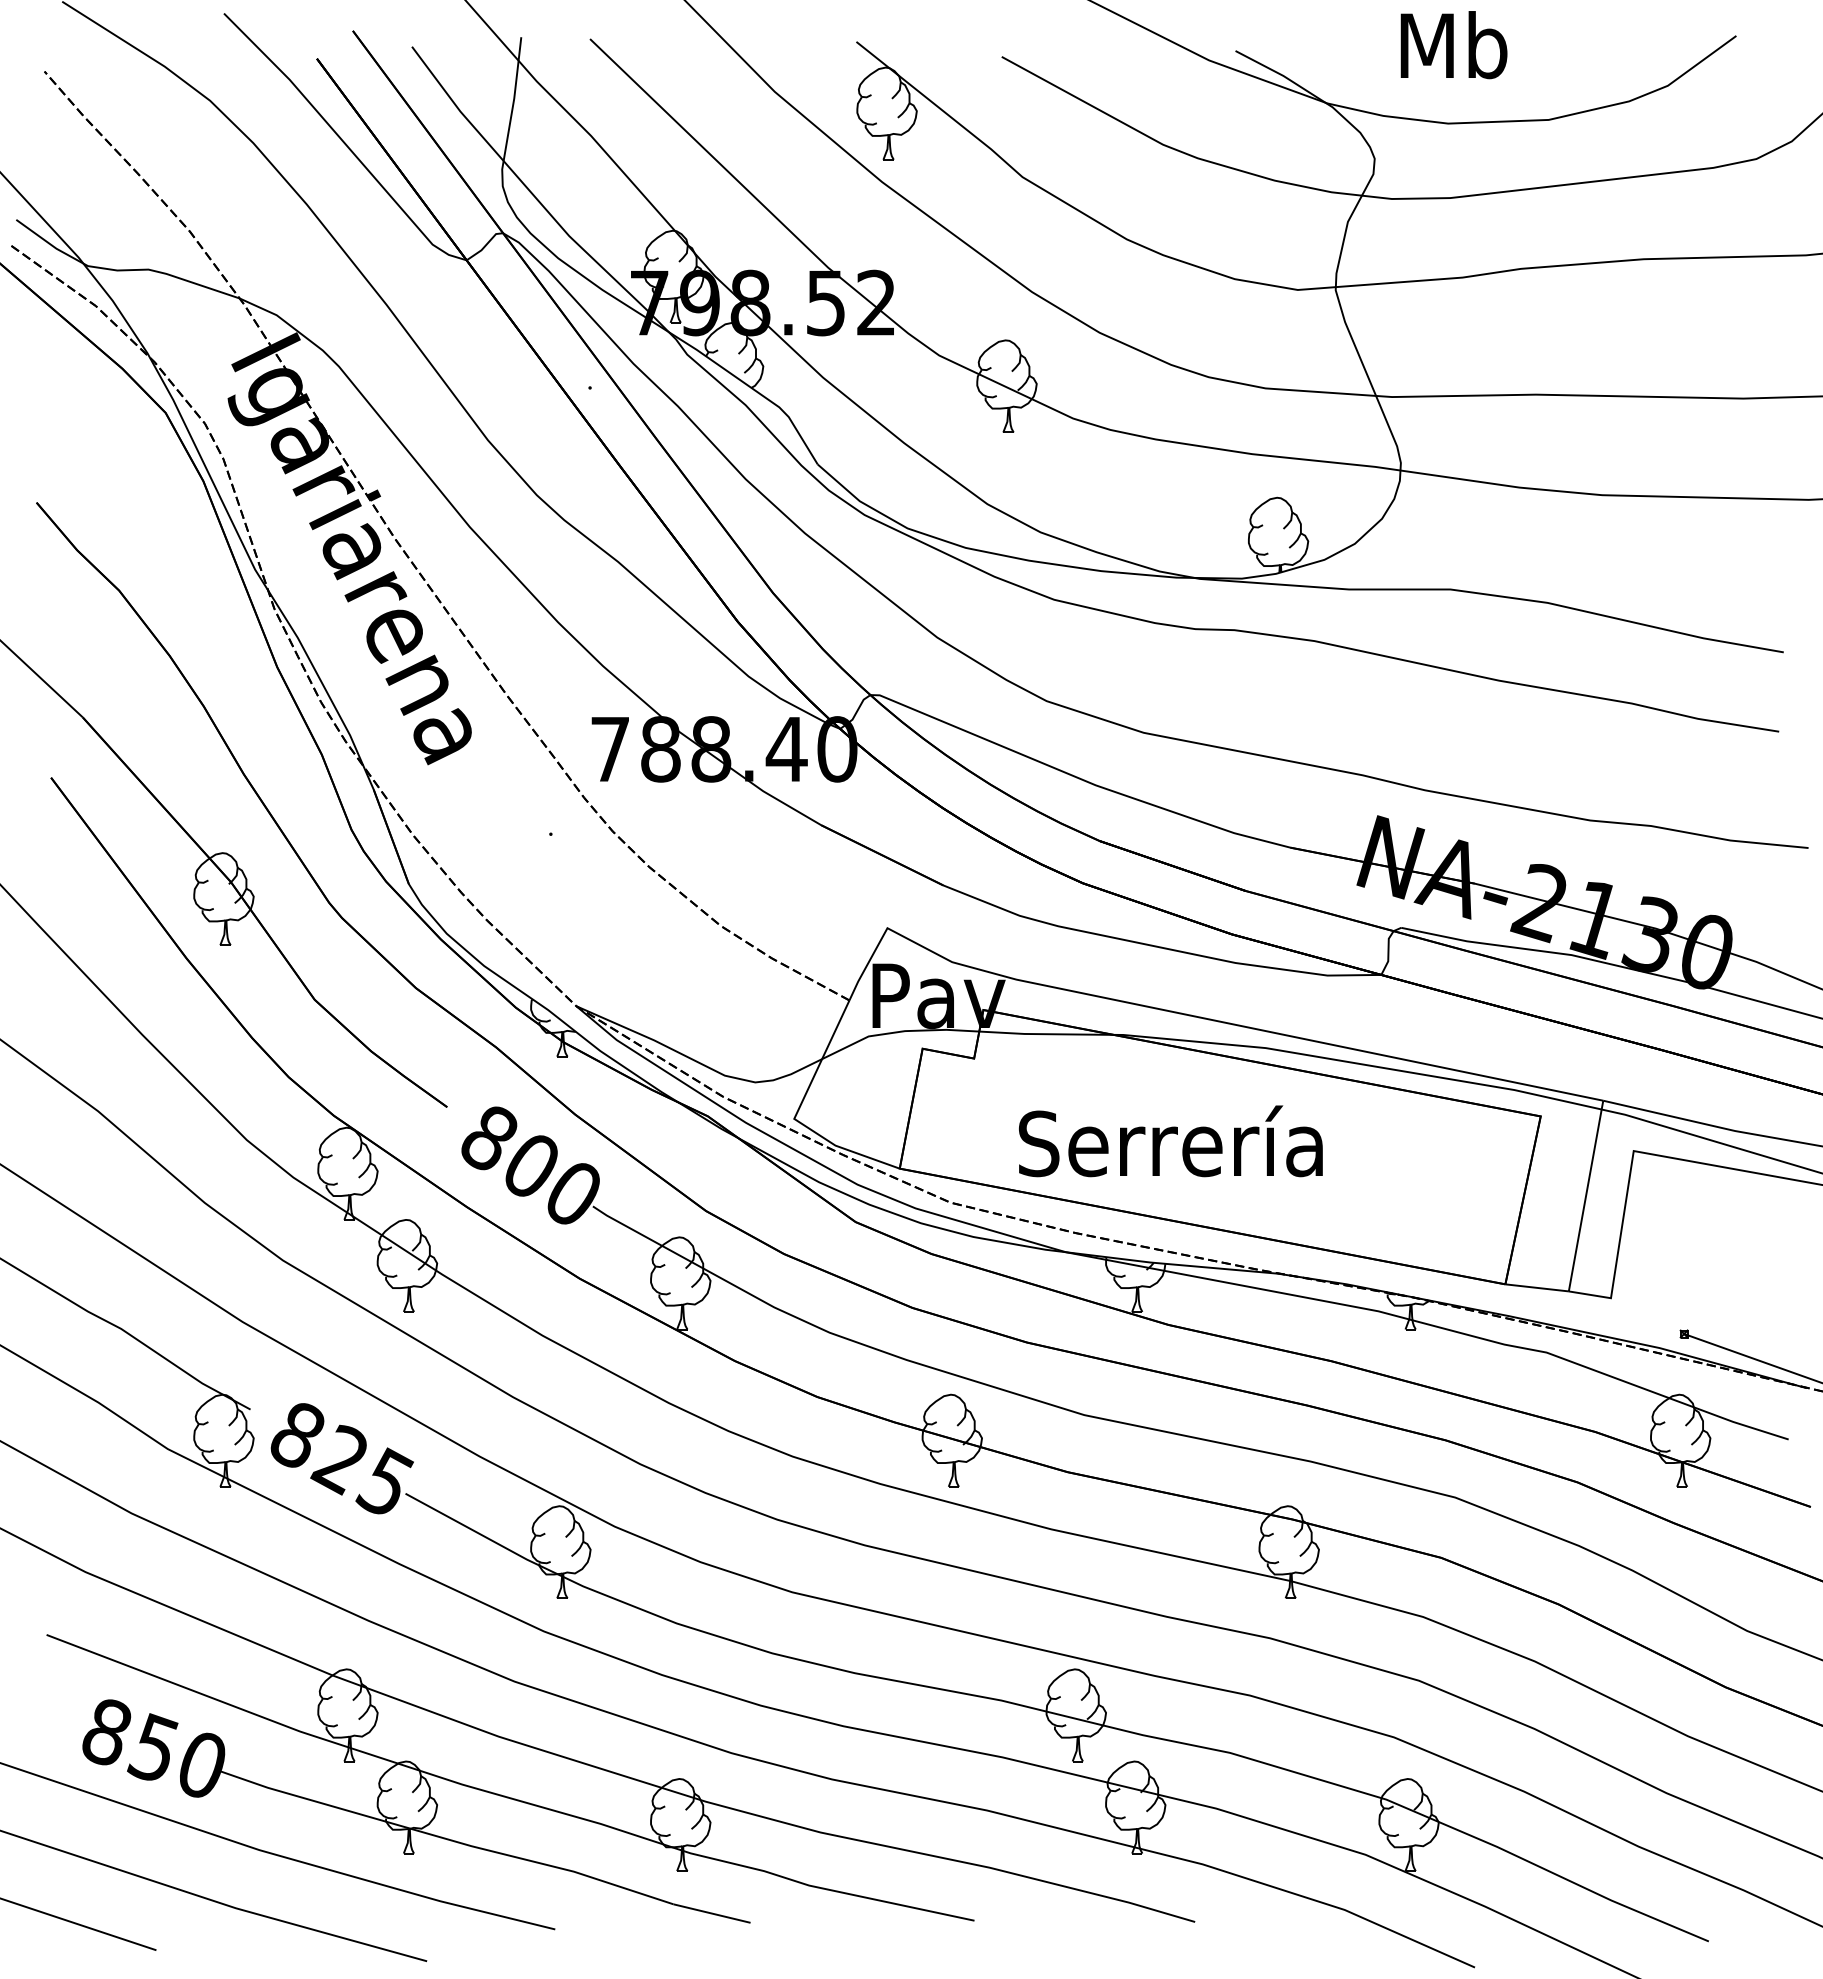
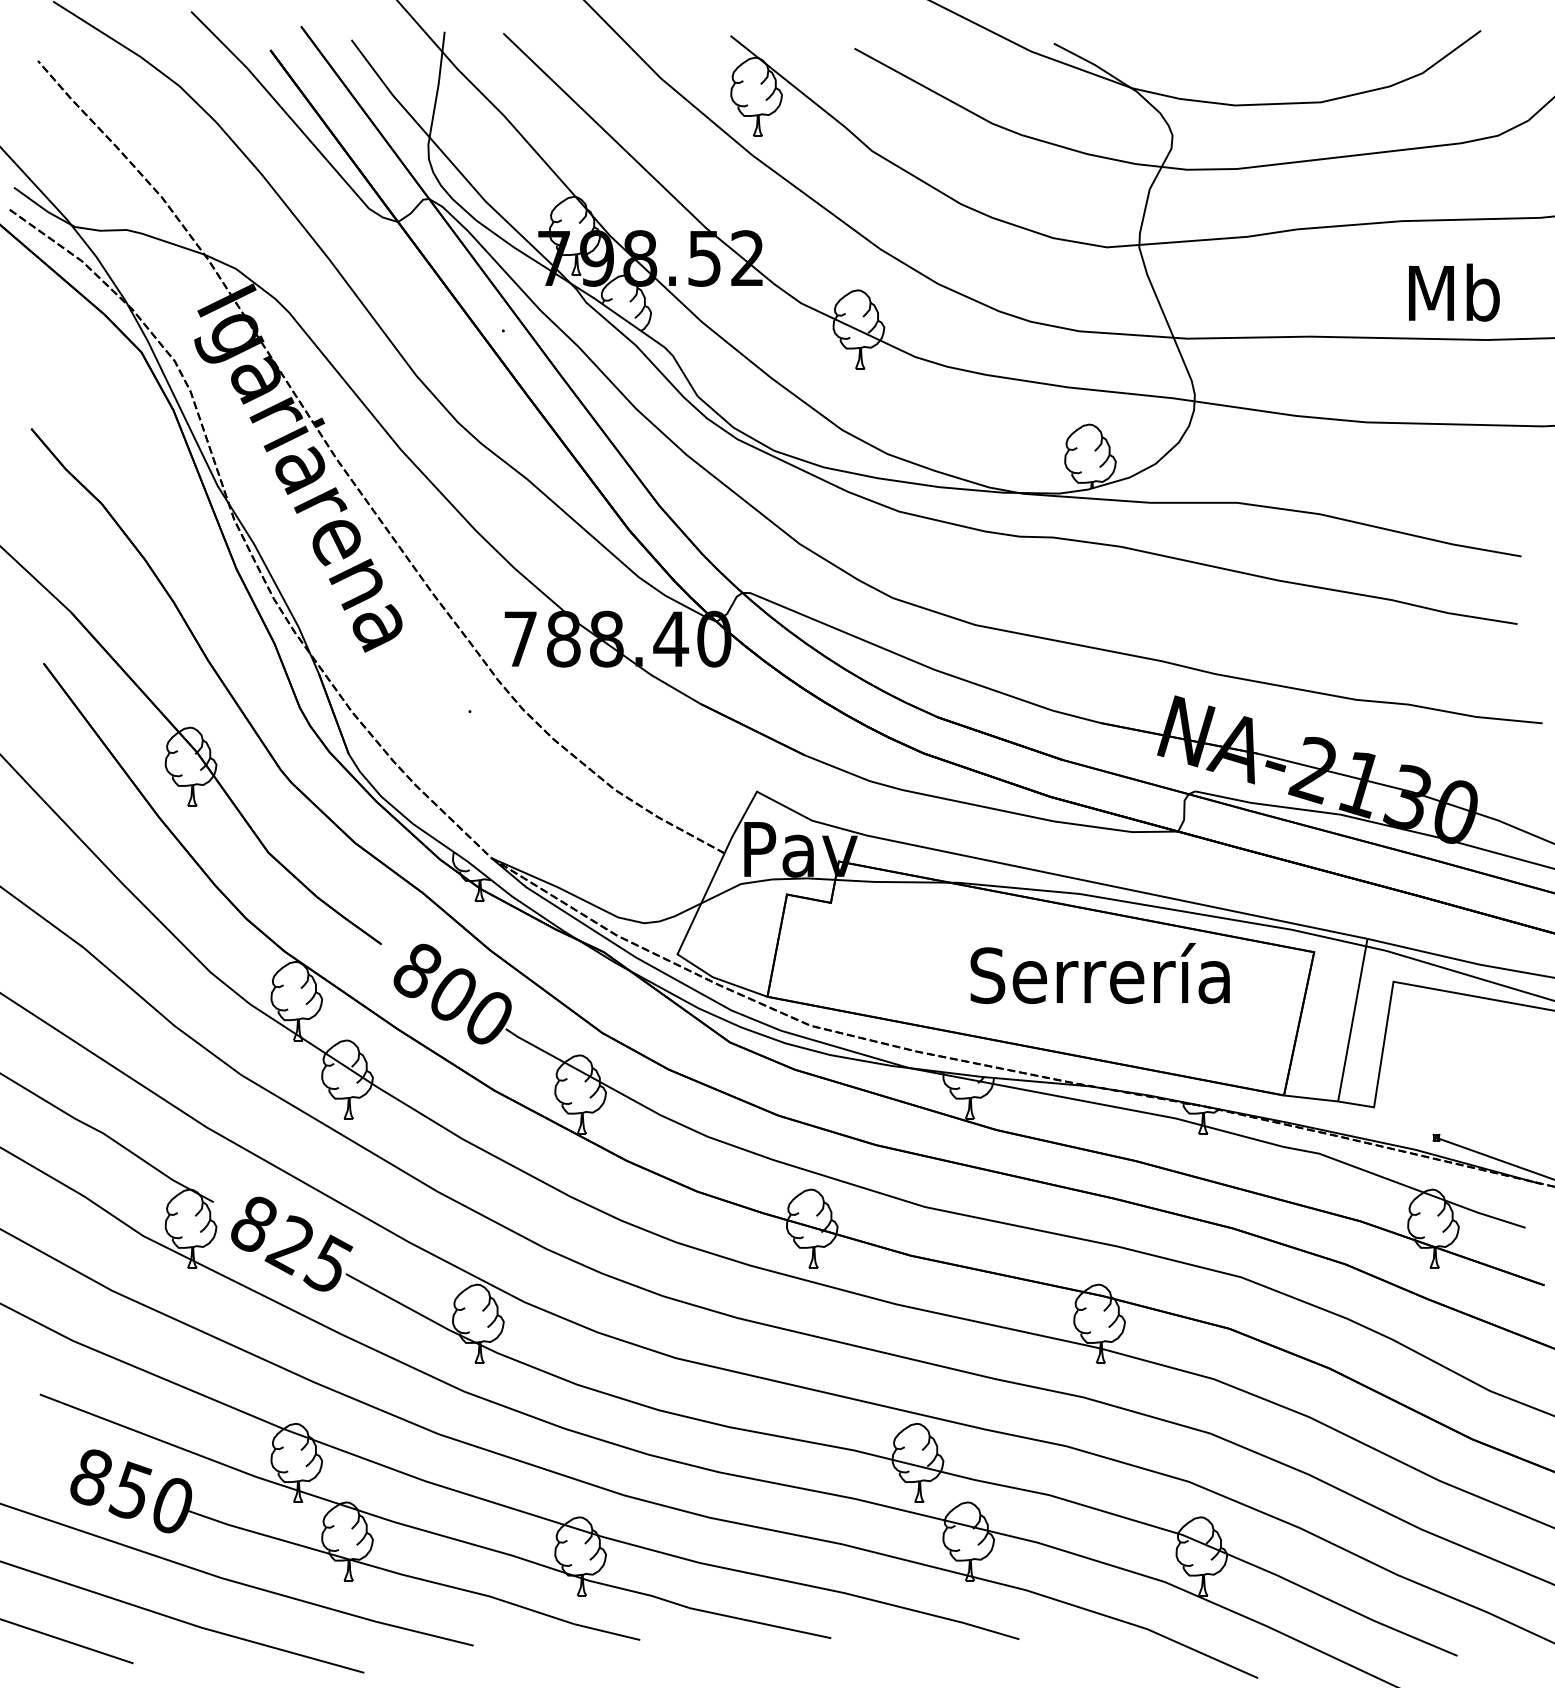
text: (1453, 45) -> (1453, 293), moved
text: (1170, 1141) -> (1099, 973), moved

